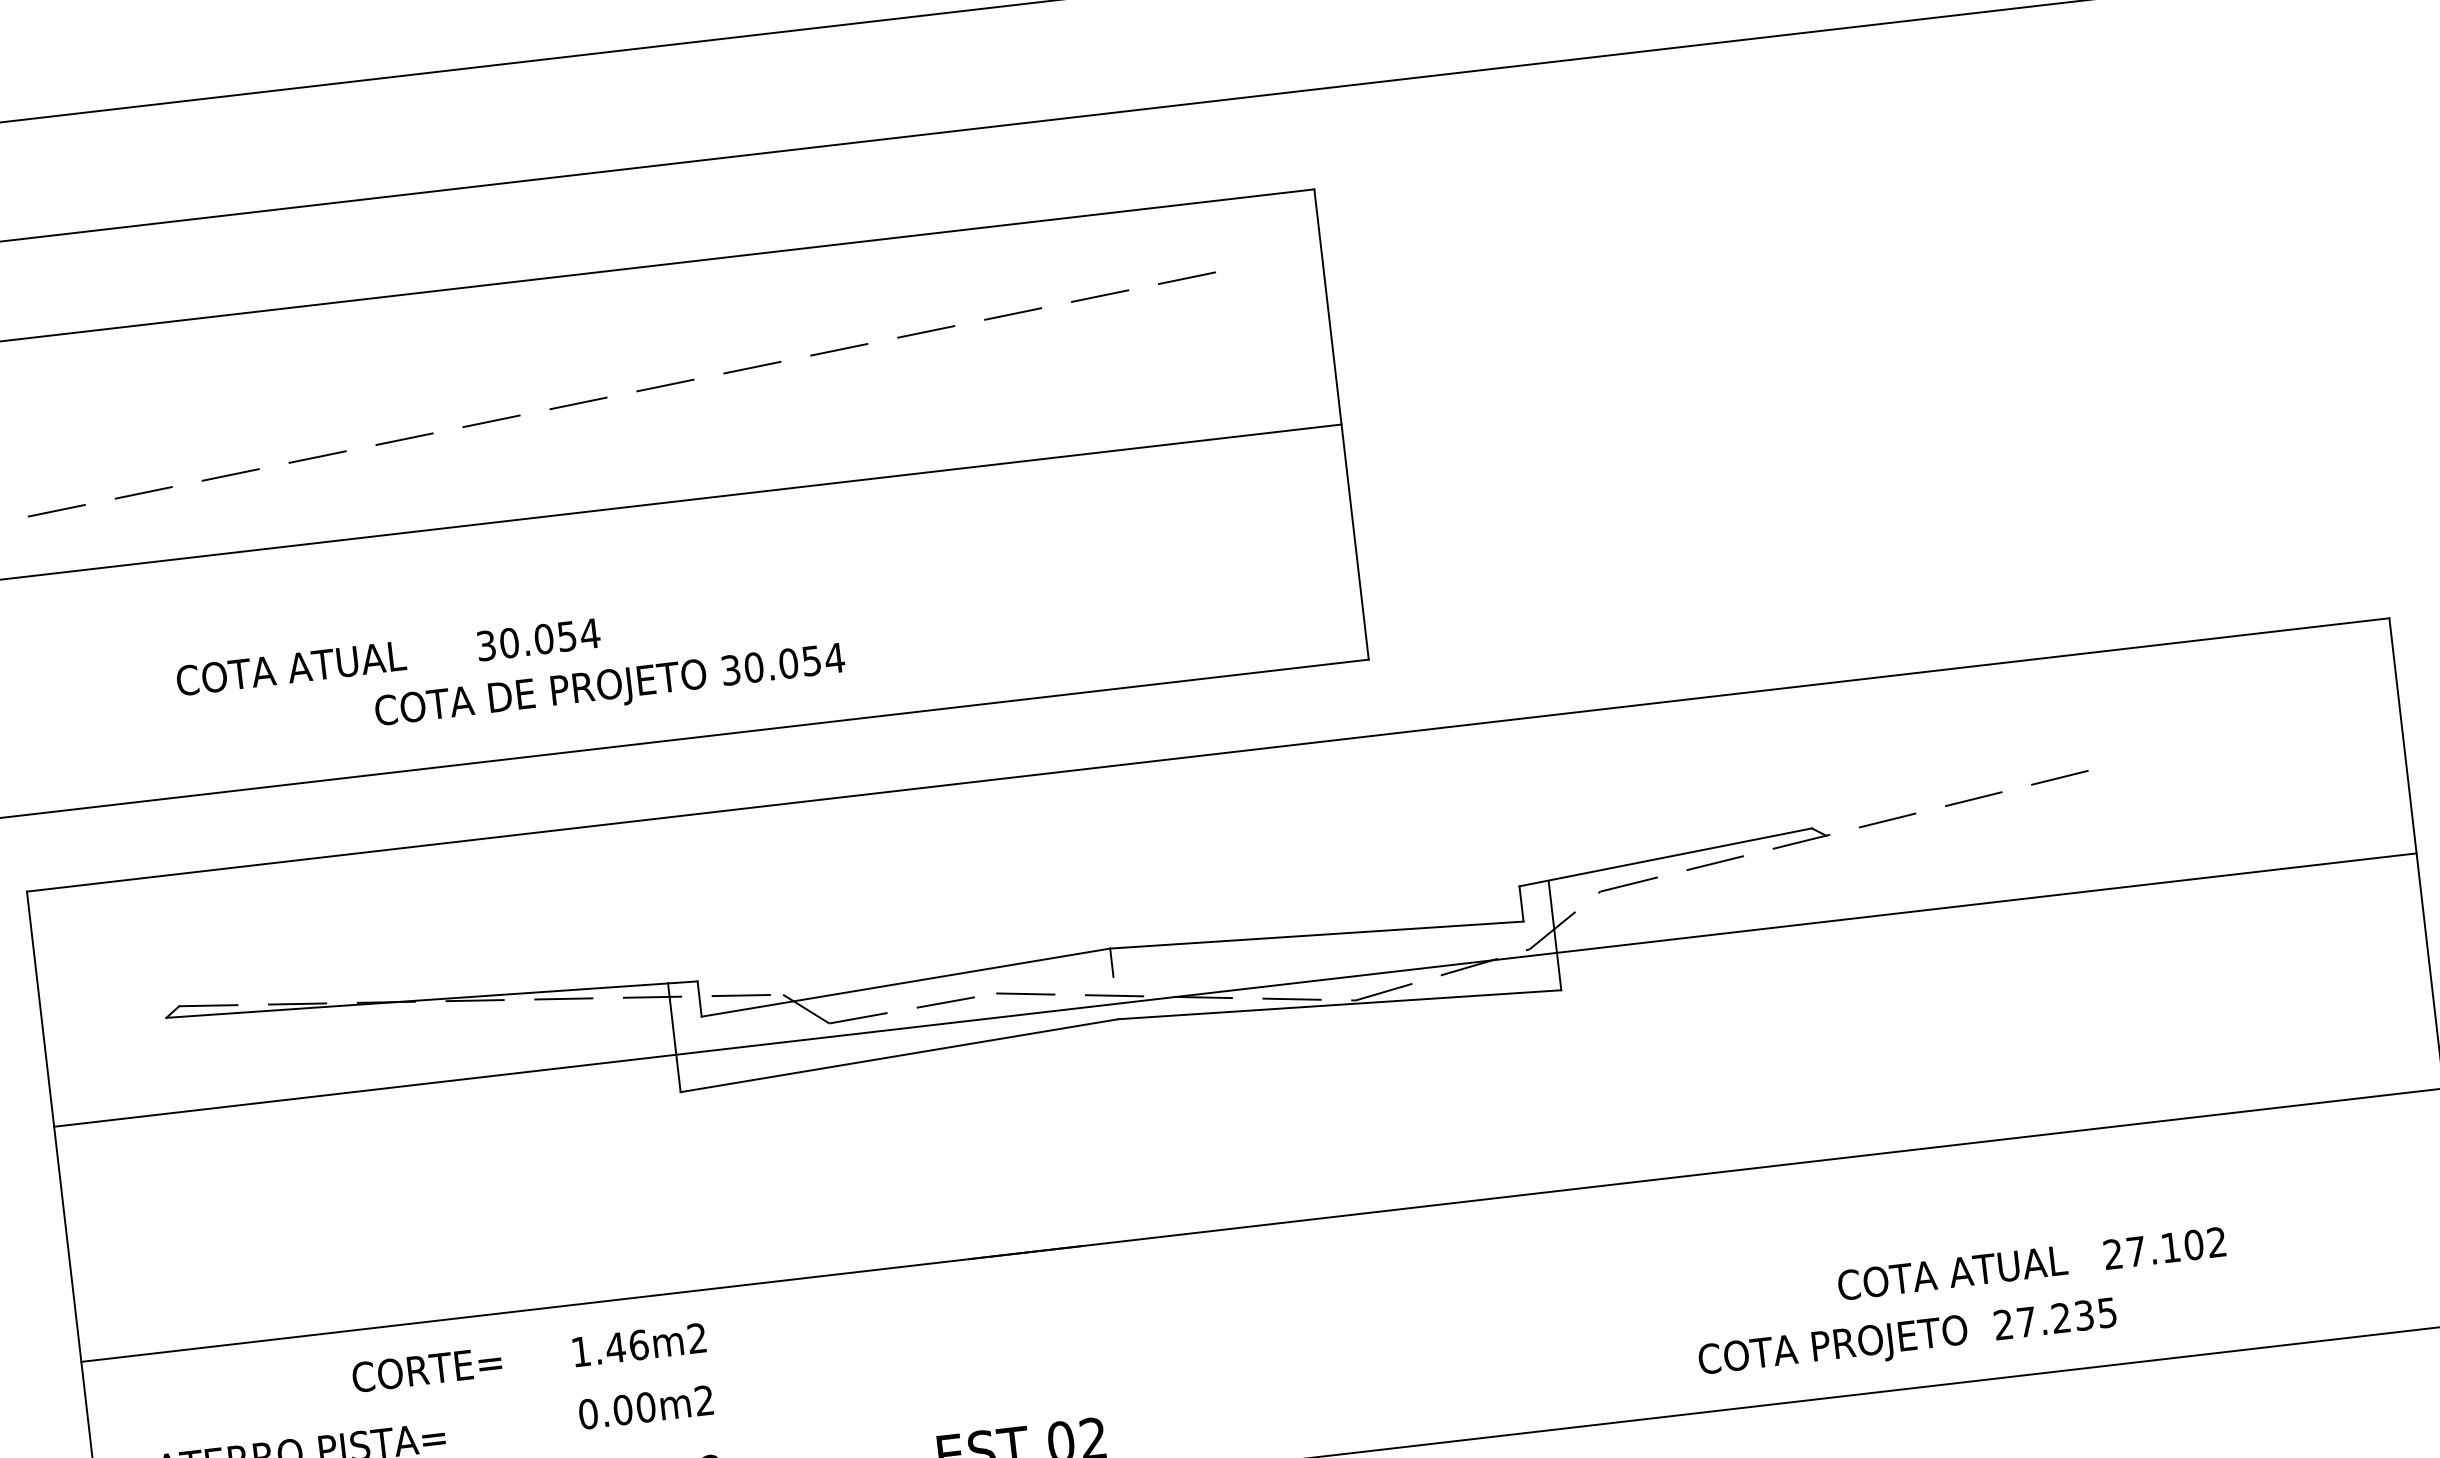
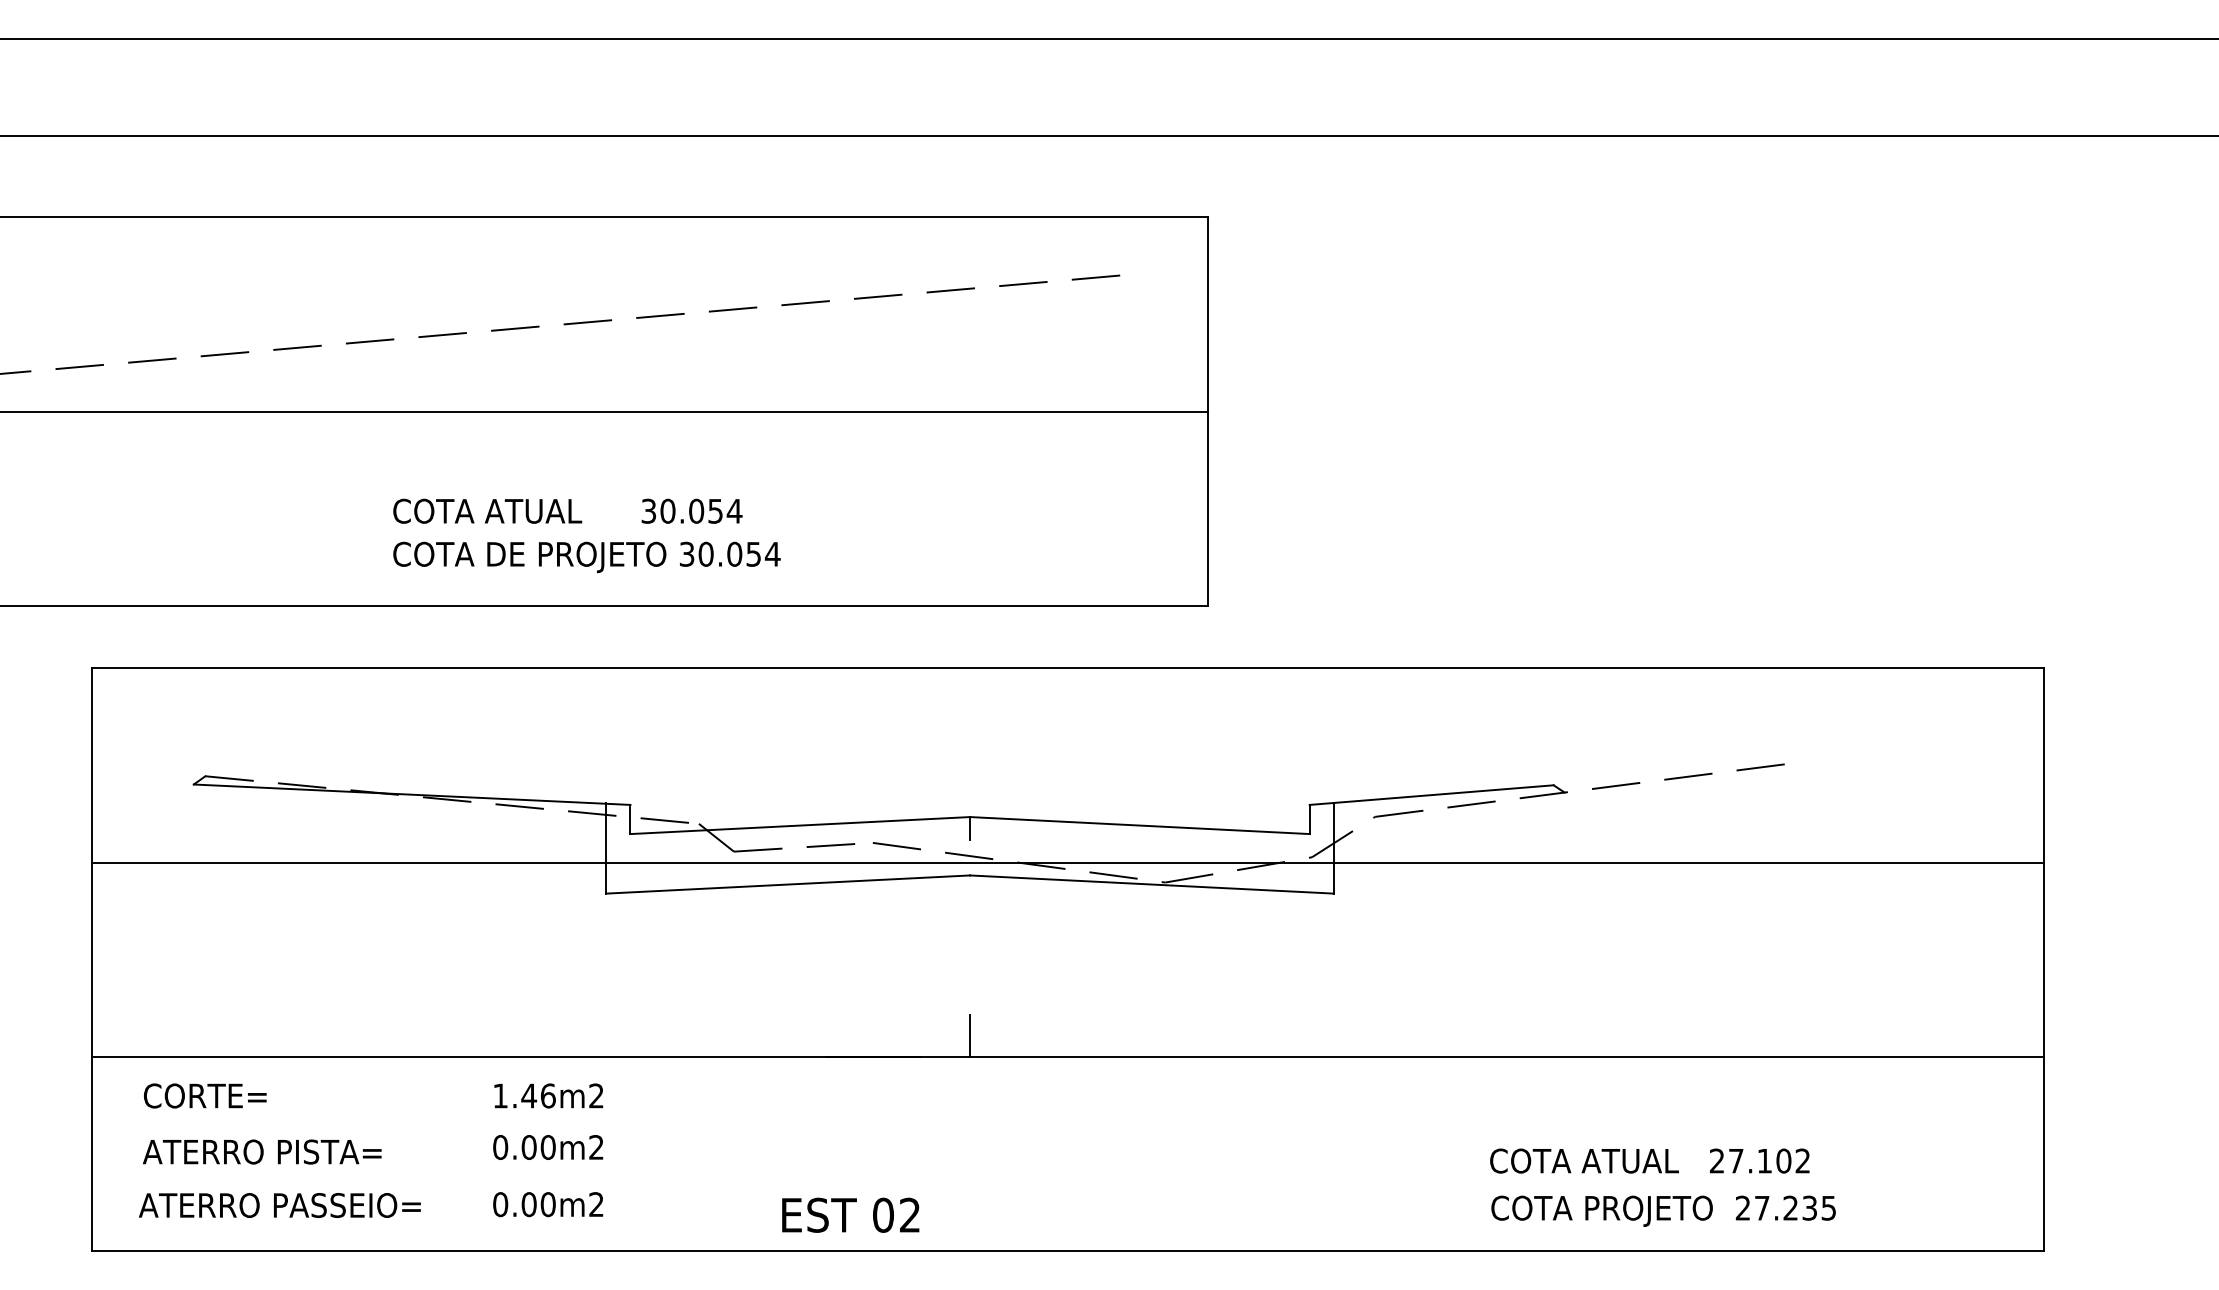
text: (387, 656) -> (567, 510), moved
line: (1141, 1214) -> (970, 1036), added
text: (2031, 1263) -> (1649, 1160), moved
text: (1907, 1338) -> (1663, 1210), moved
text: (427, 1369) -> (205, 1095), moved

